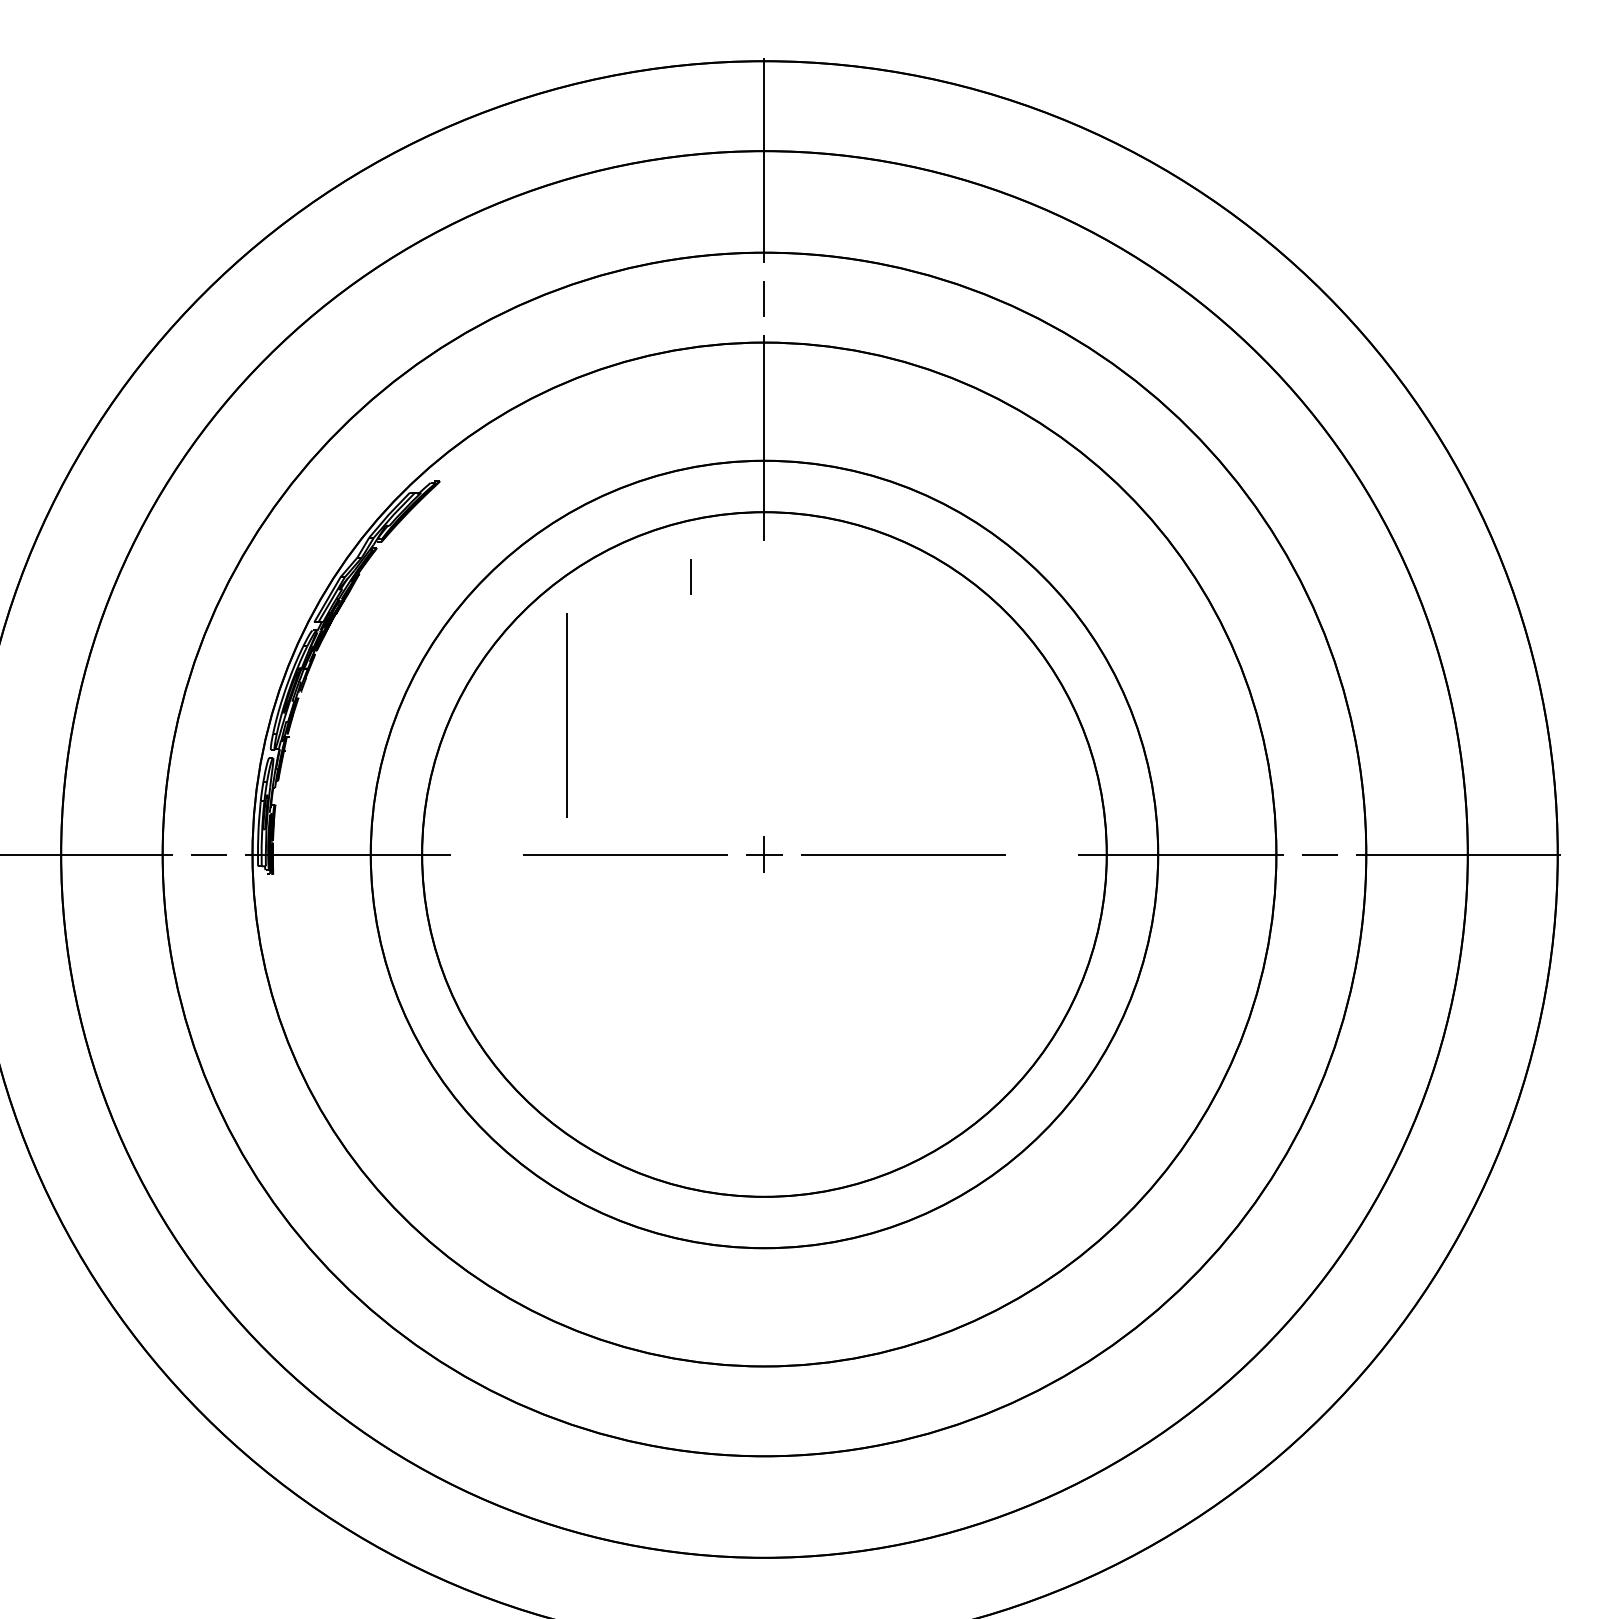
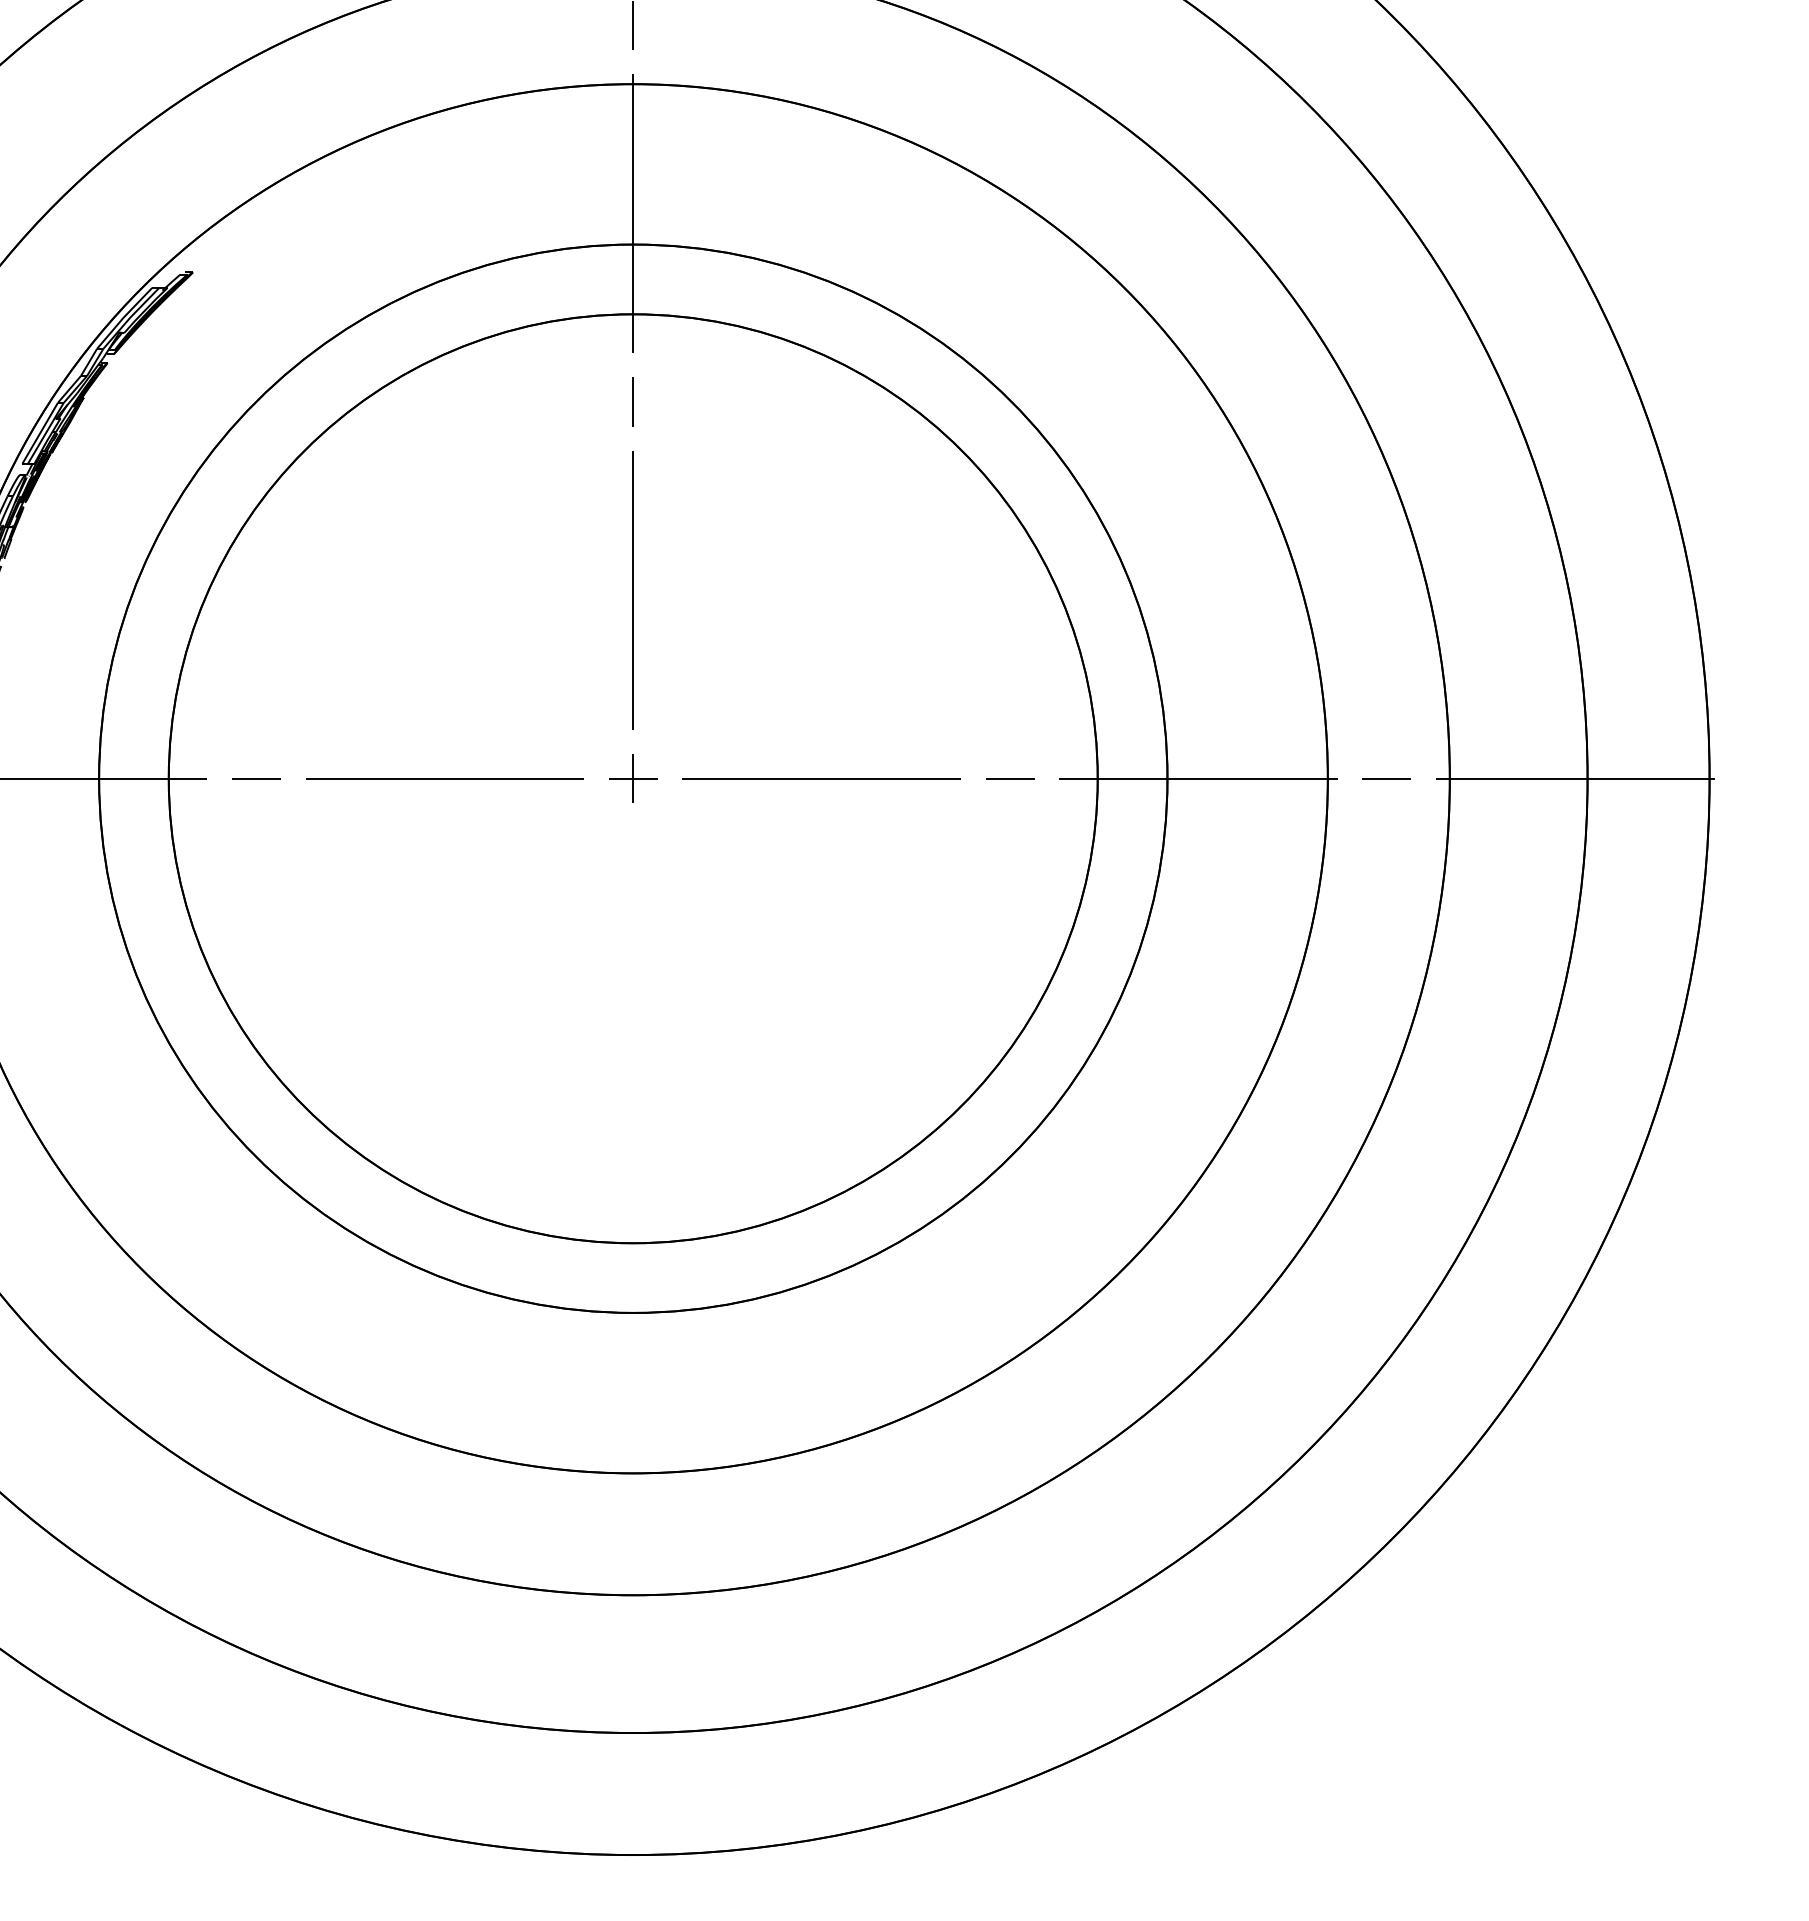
line: (690, 576) -> (631, 401), moved
line: (566, 715) -> (631, 590), moved
line: (486, 854) -> (256, 778), added
line: (1041, 854) -> (1009, 778), added

